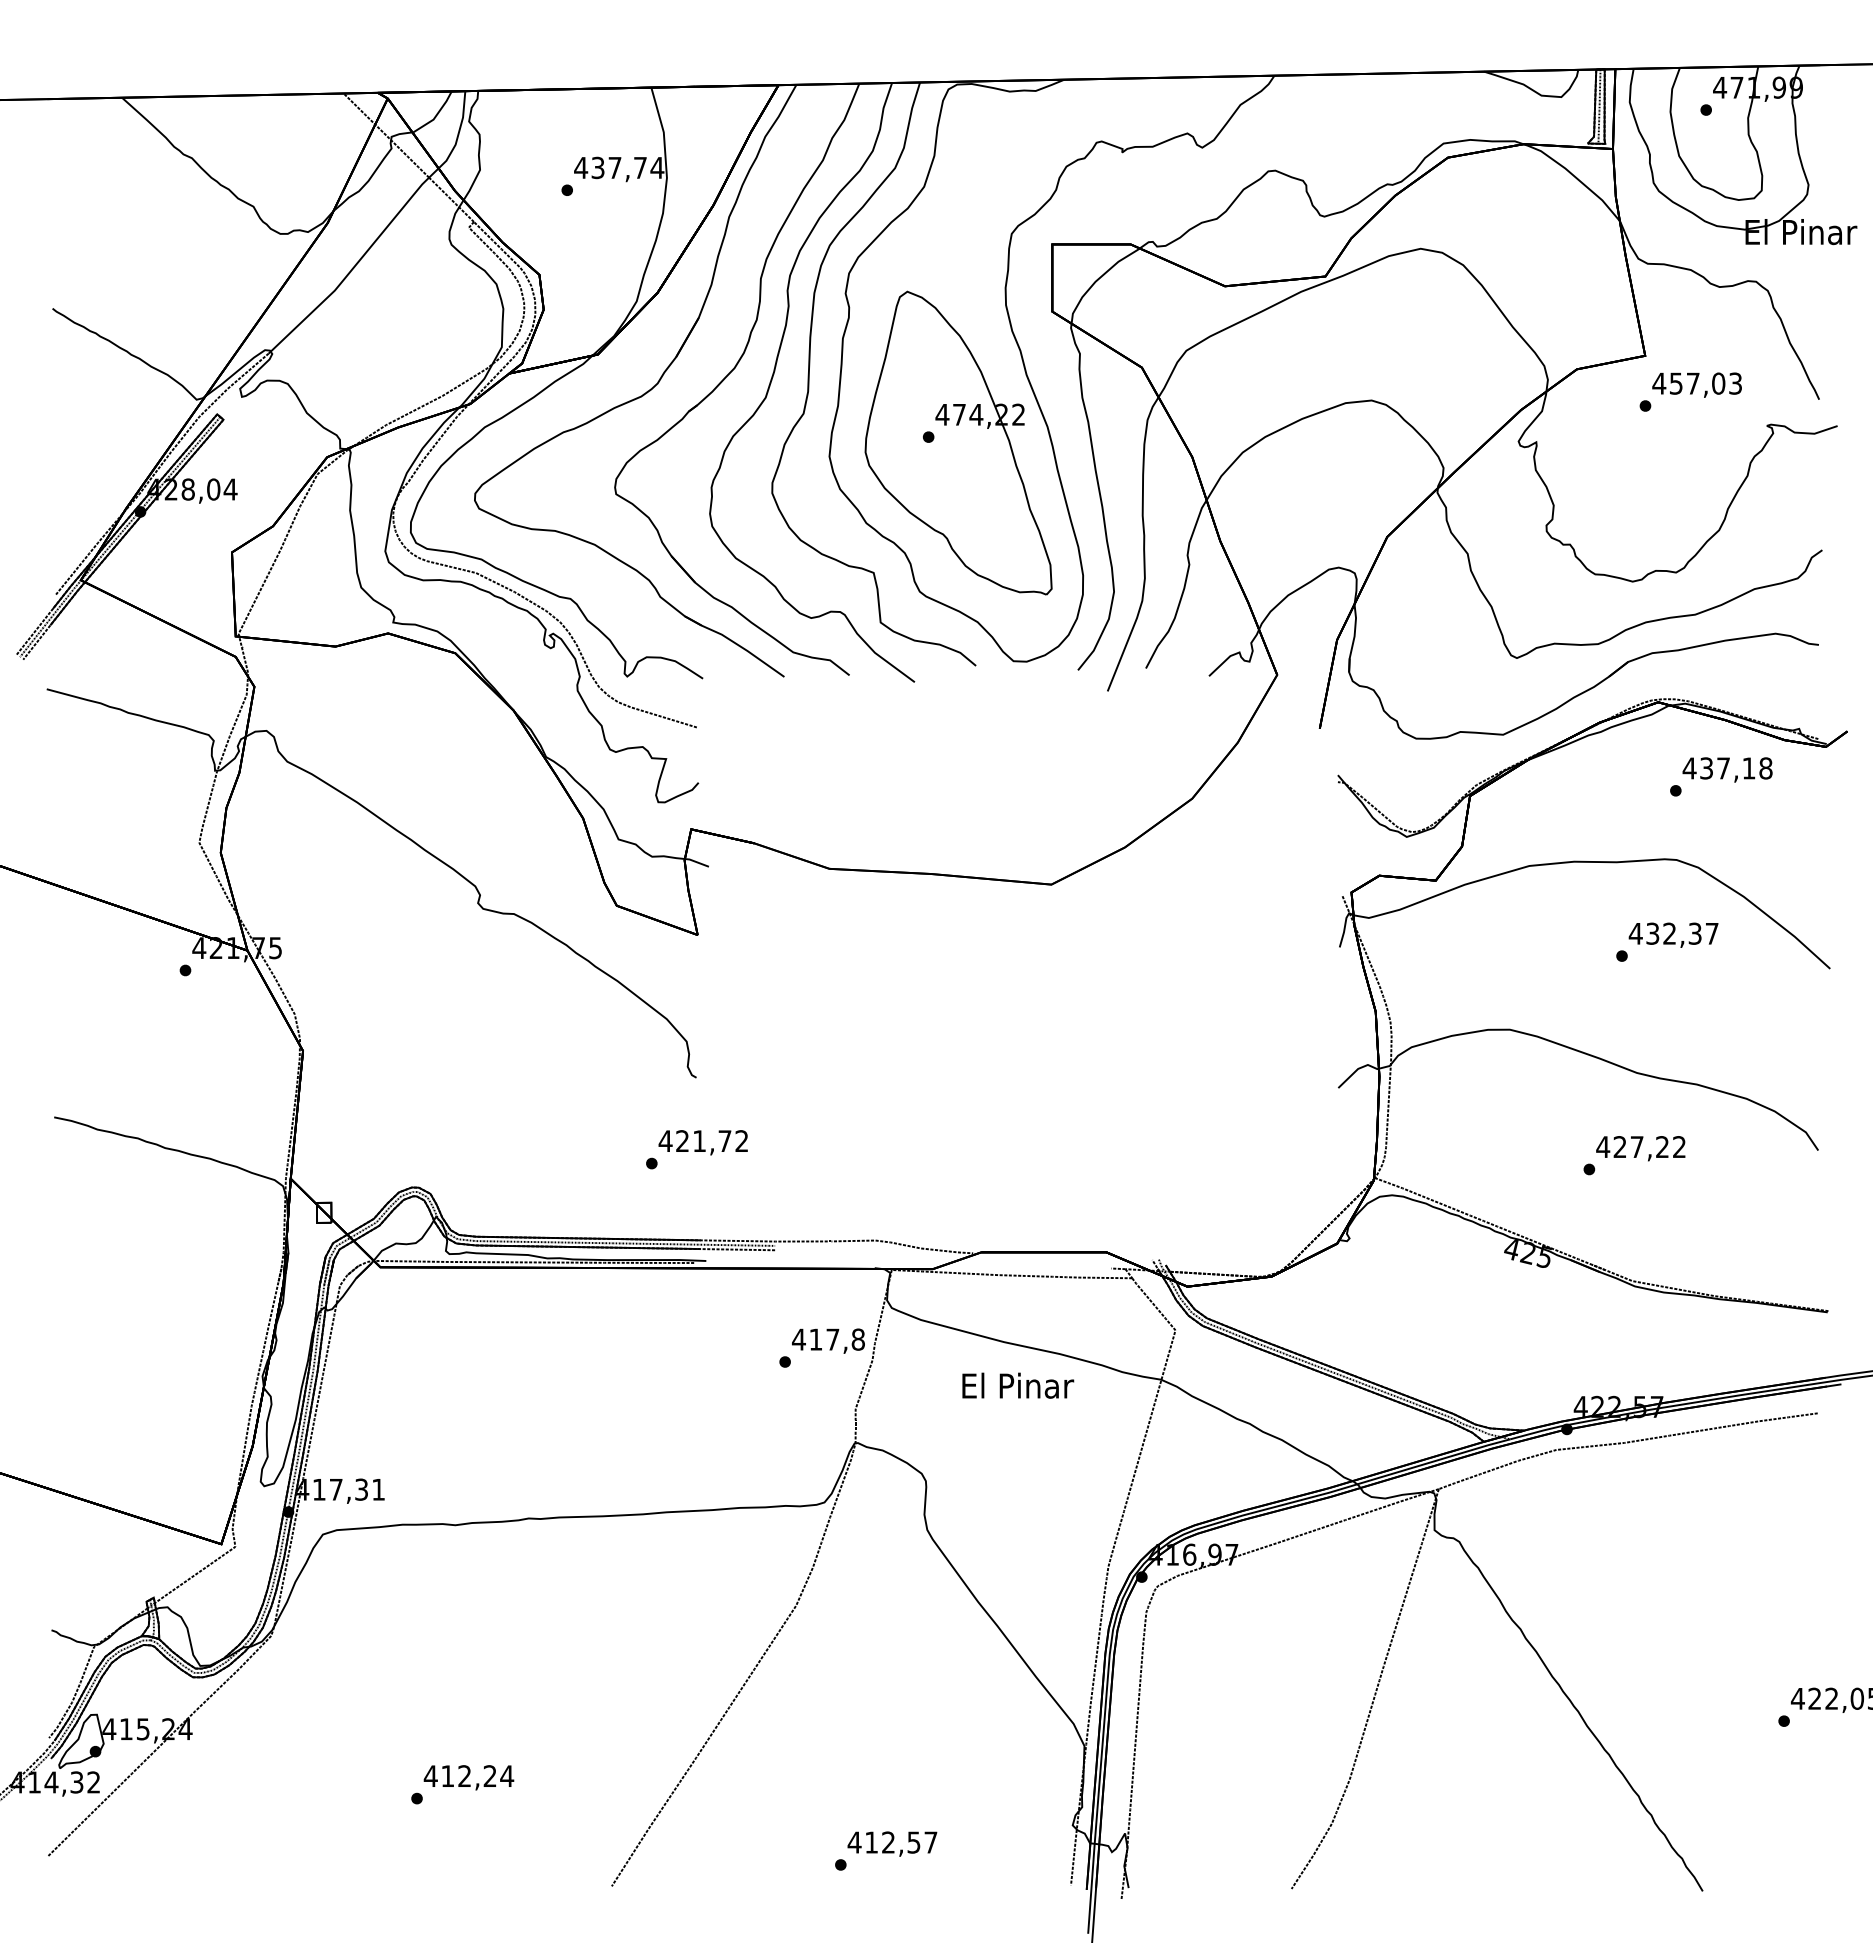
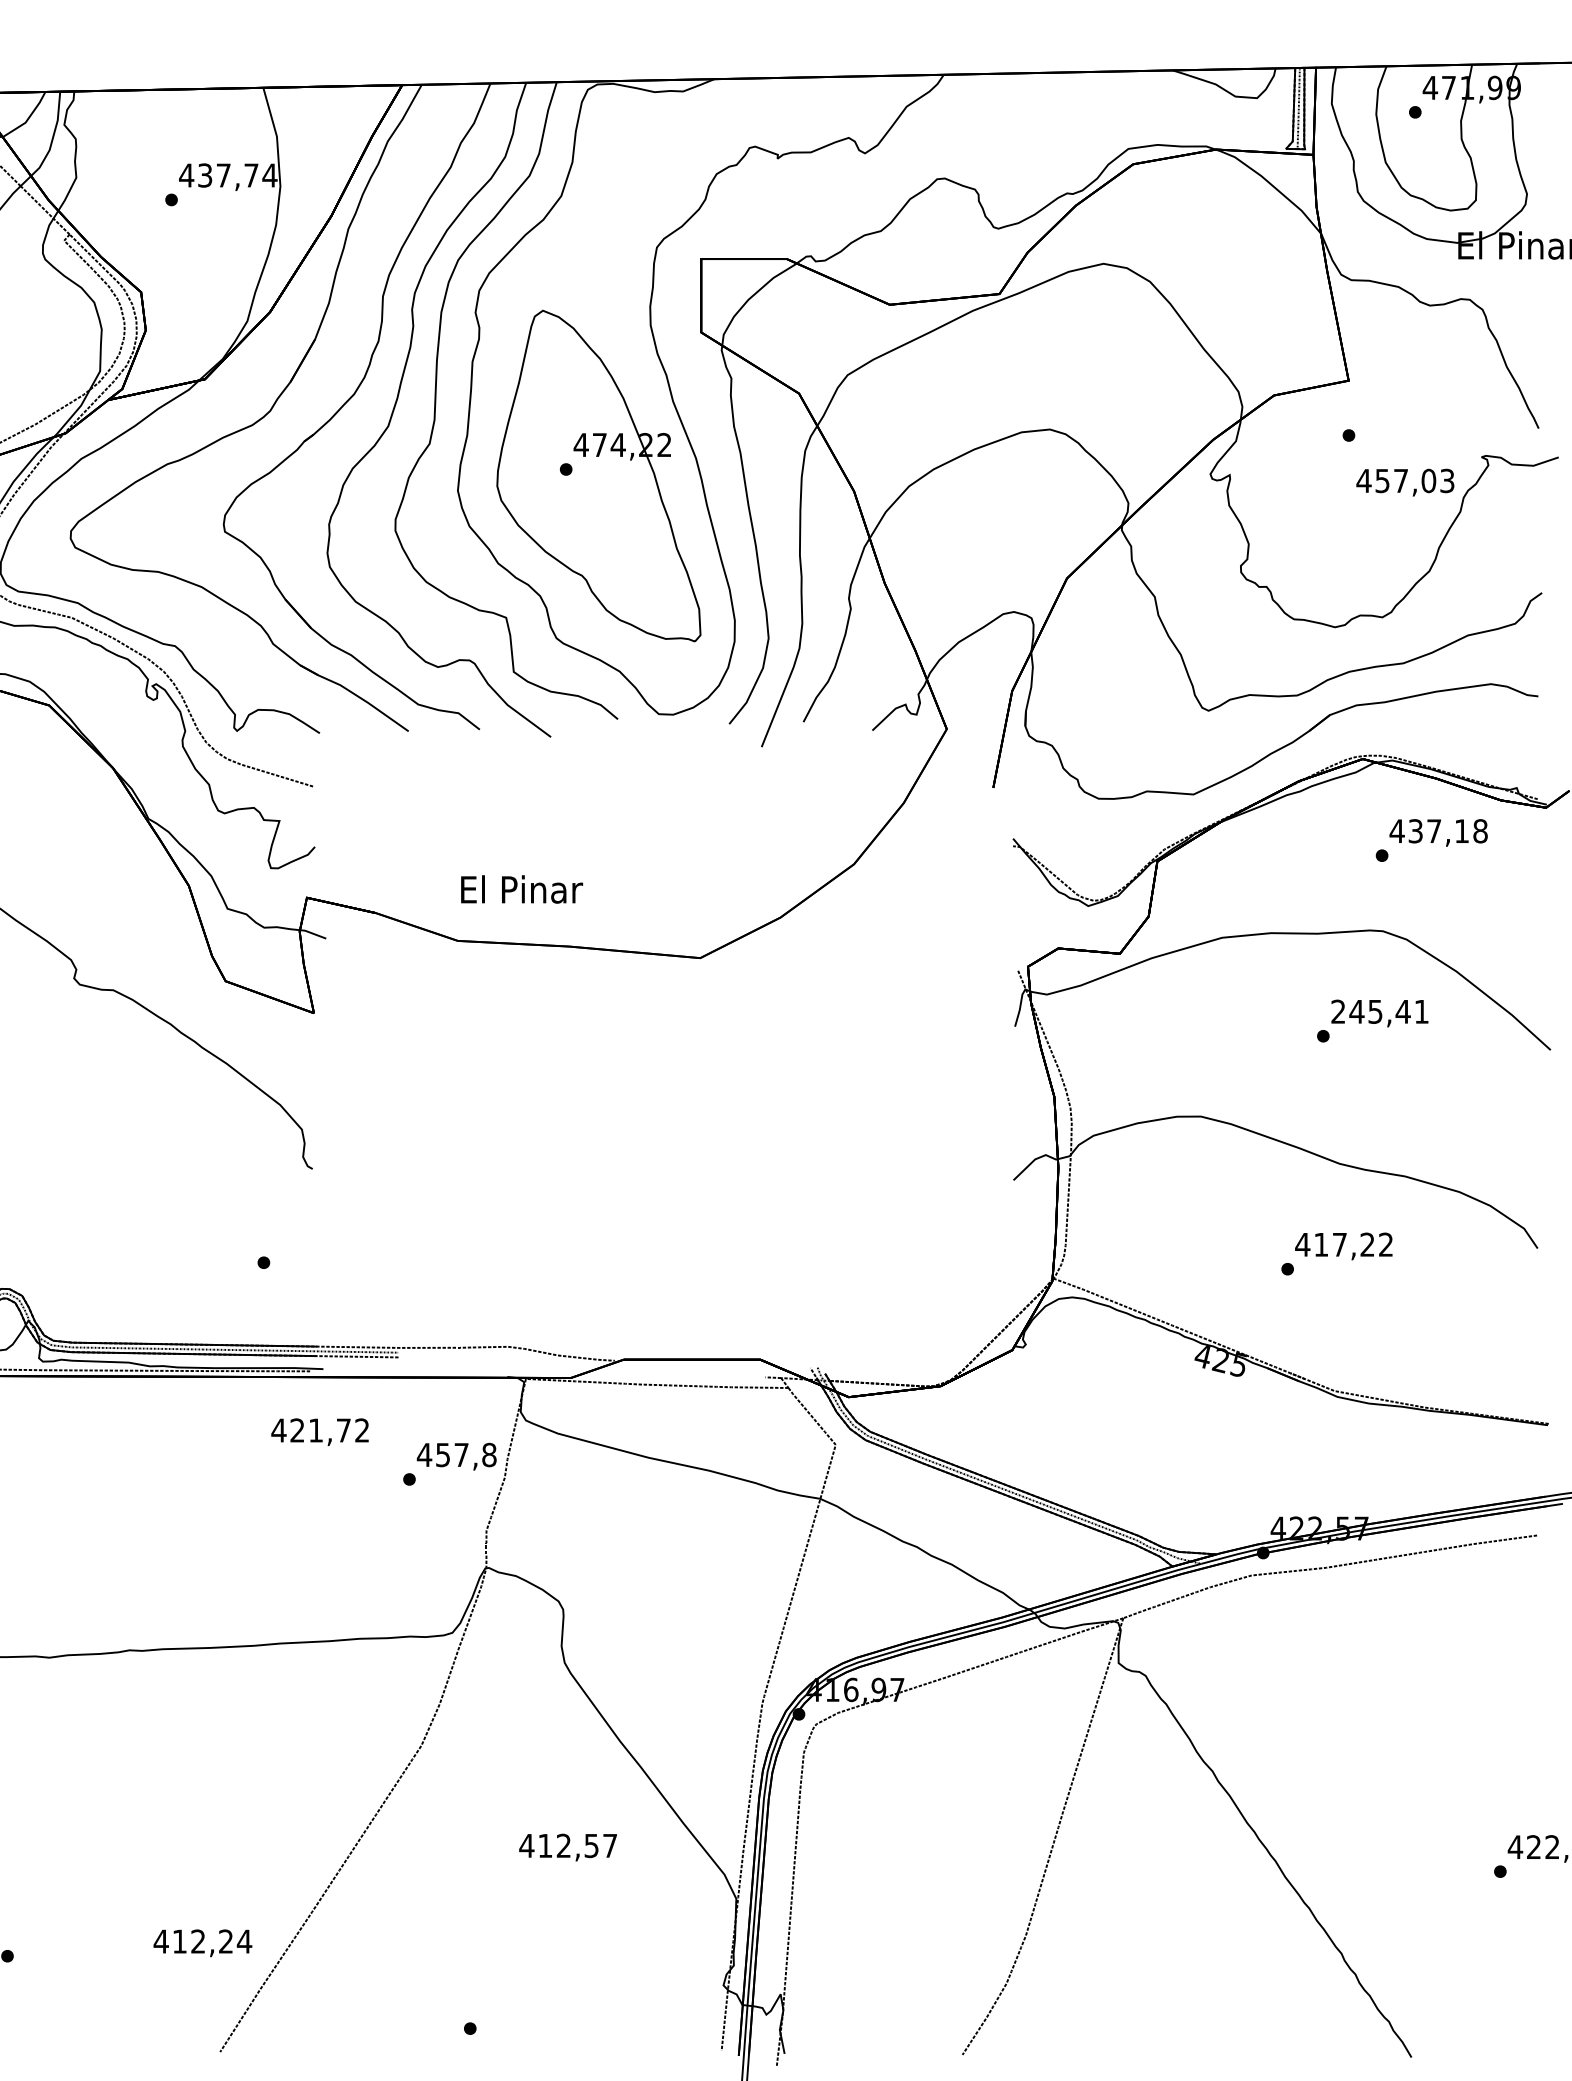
text: (1696, 384) -> (1404, 481), moved
text: (1673, 933) -> (1379, 1011), 432,37 -> 245,41
text: (702, 1142) -> (319, 1431), moved
text: (1619, 1146) -> (1320, 1244), 427,22 -> 417,22
text: (815, 1339) -> (442, 1454), 417,8 -> 457,8
text: (1018, 1385) -> (522, 889), moved
text: (468, 1777) -> (202, 1942), moved
text: (892, 1843) -> (568, 1846), moved

